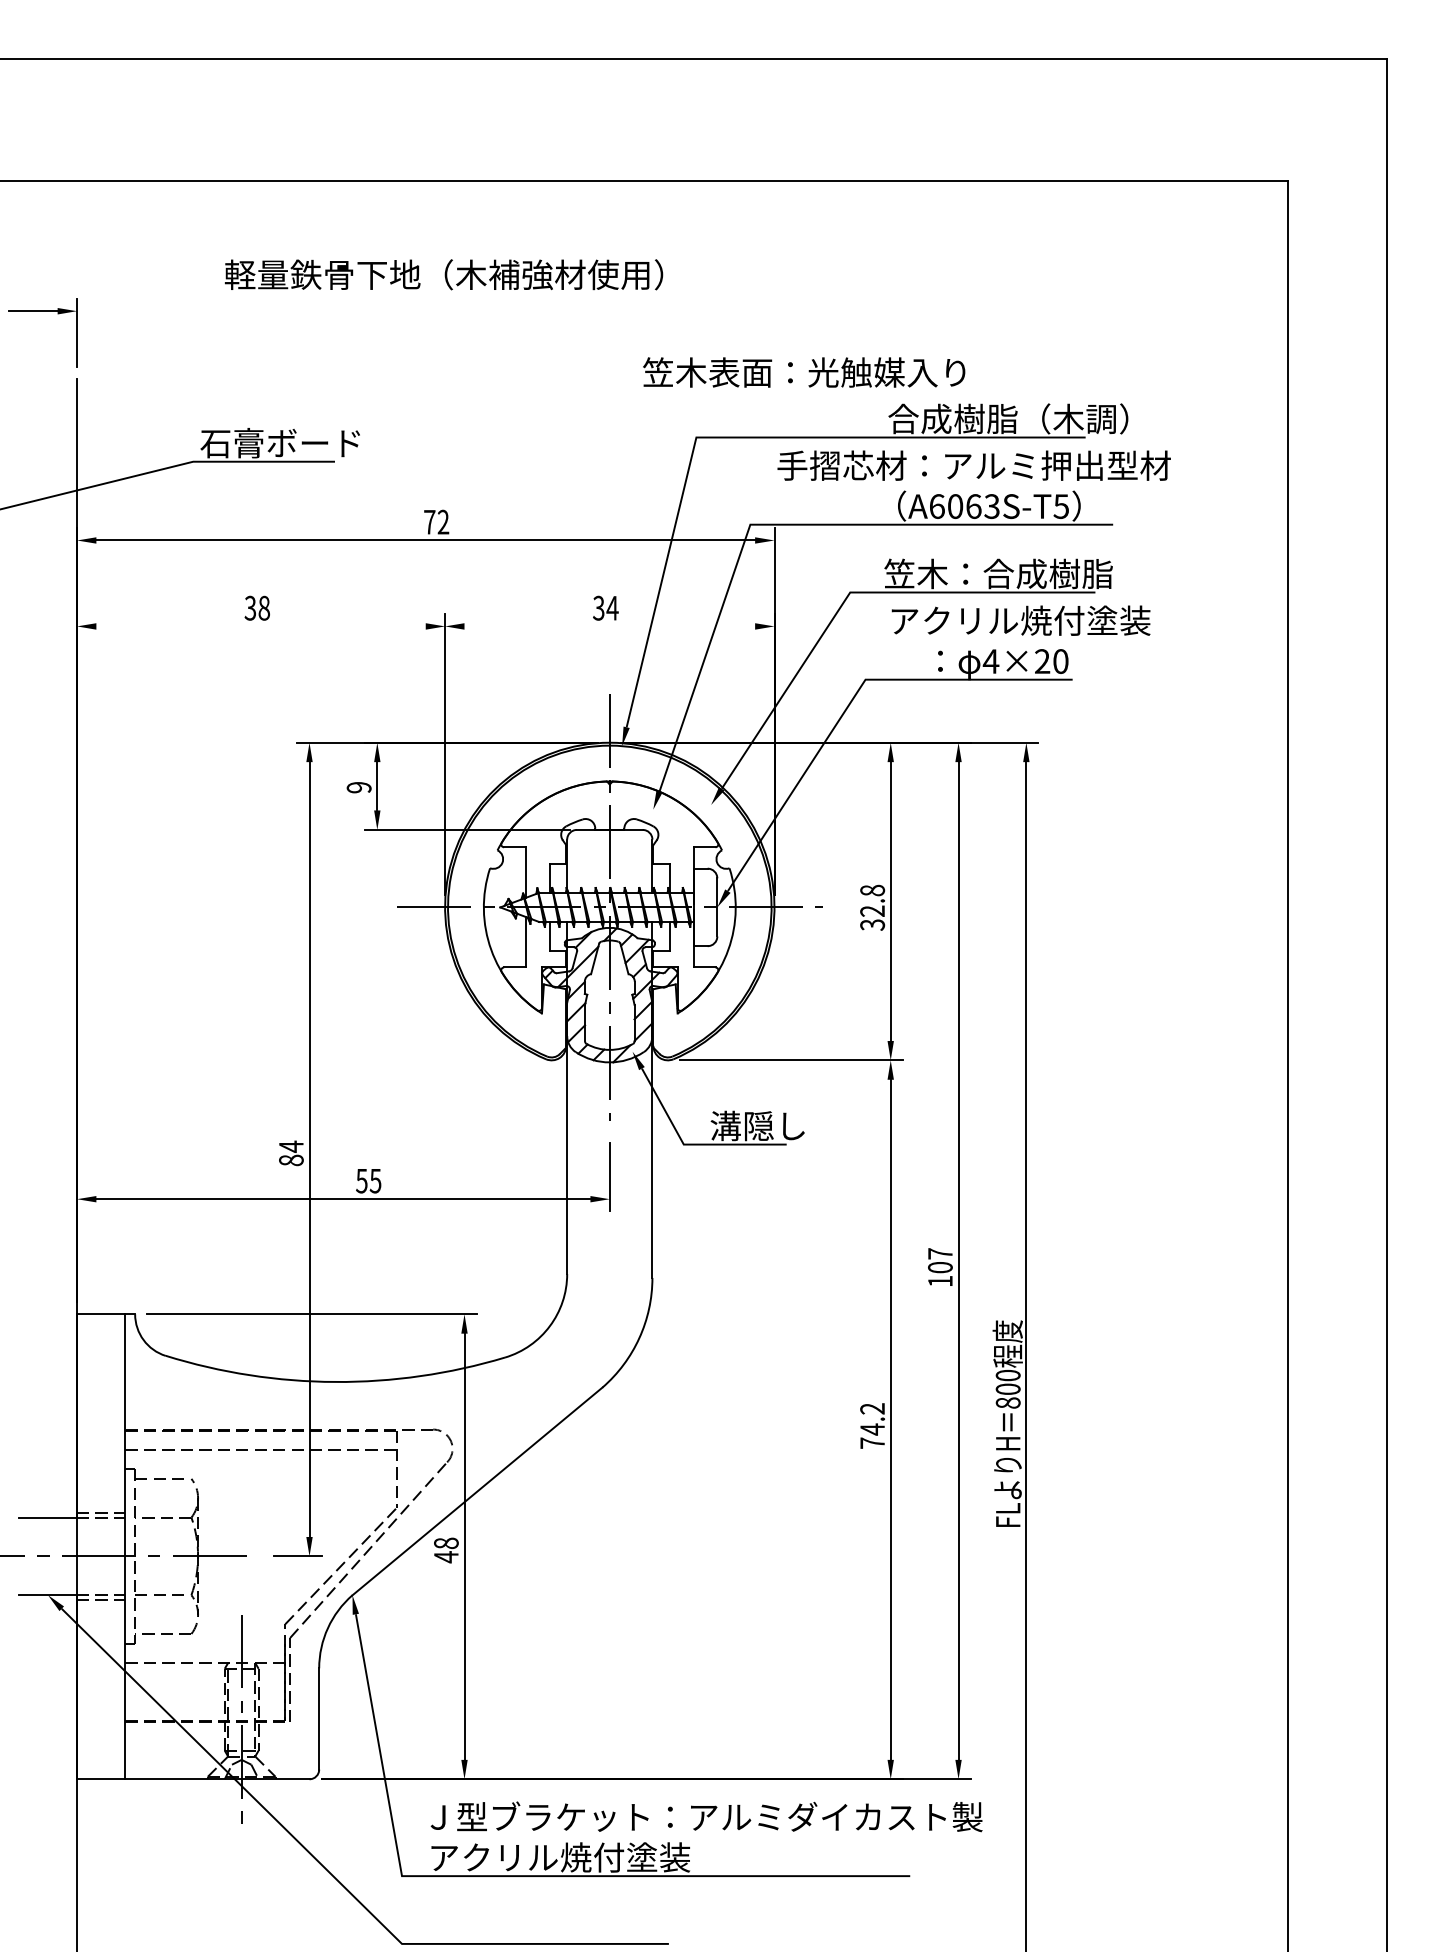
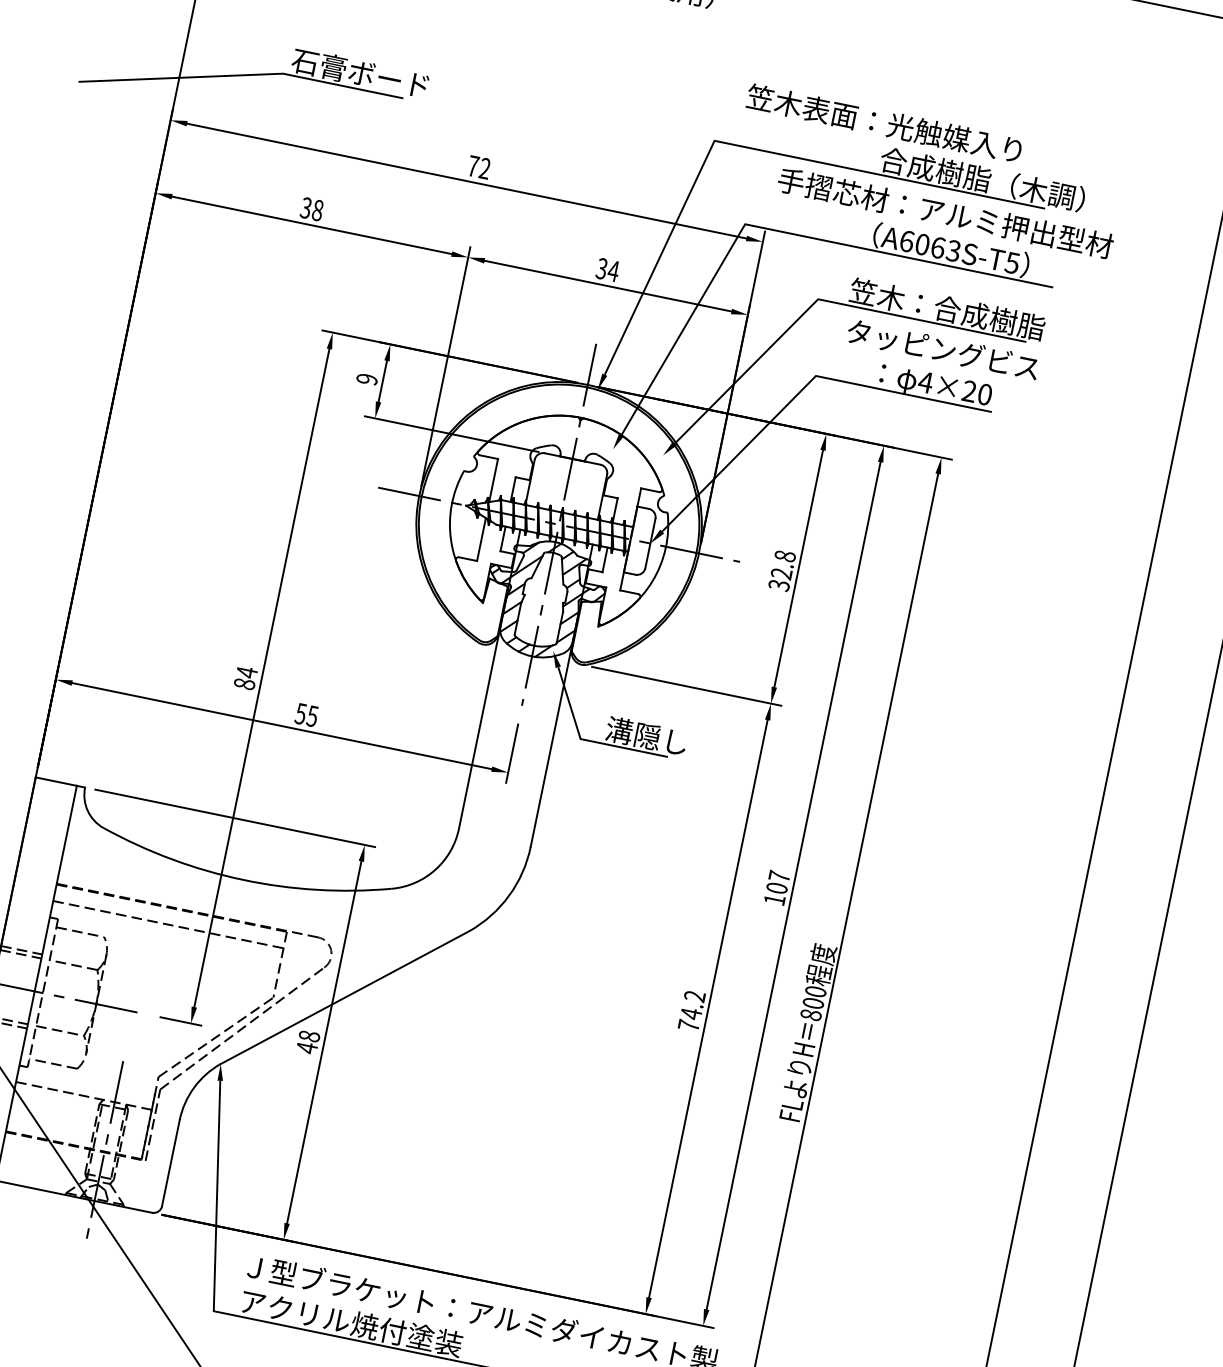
text: (804, 372) -> (884, 123), moved
text: (1020, 620) -> (957, 352), アクリル焼付塗装 -> タッピングビス
line: (260, 626) -> (311, 225), added
line: (609, 626) -> (607, 286), added

